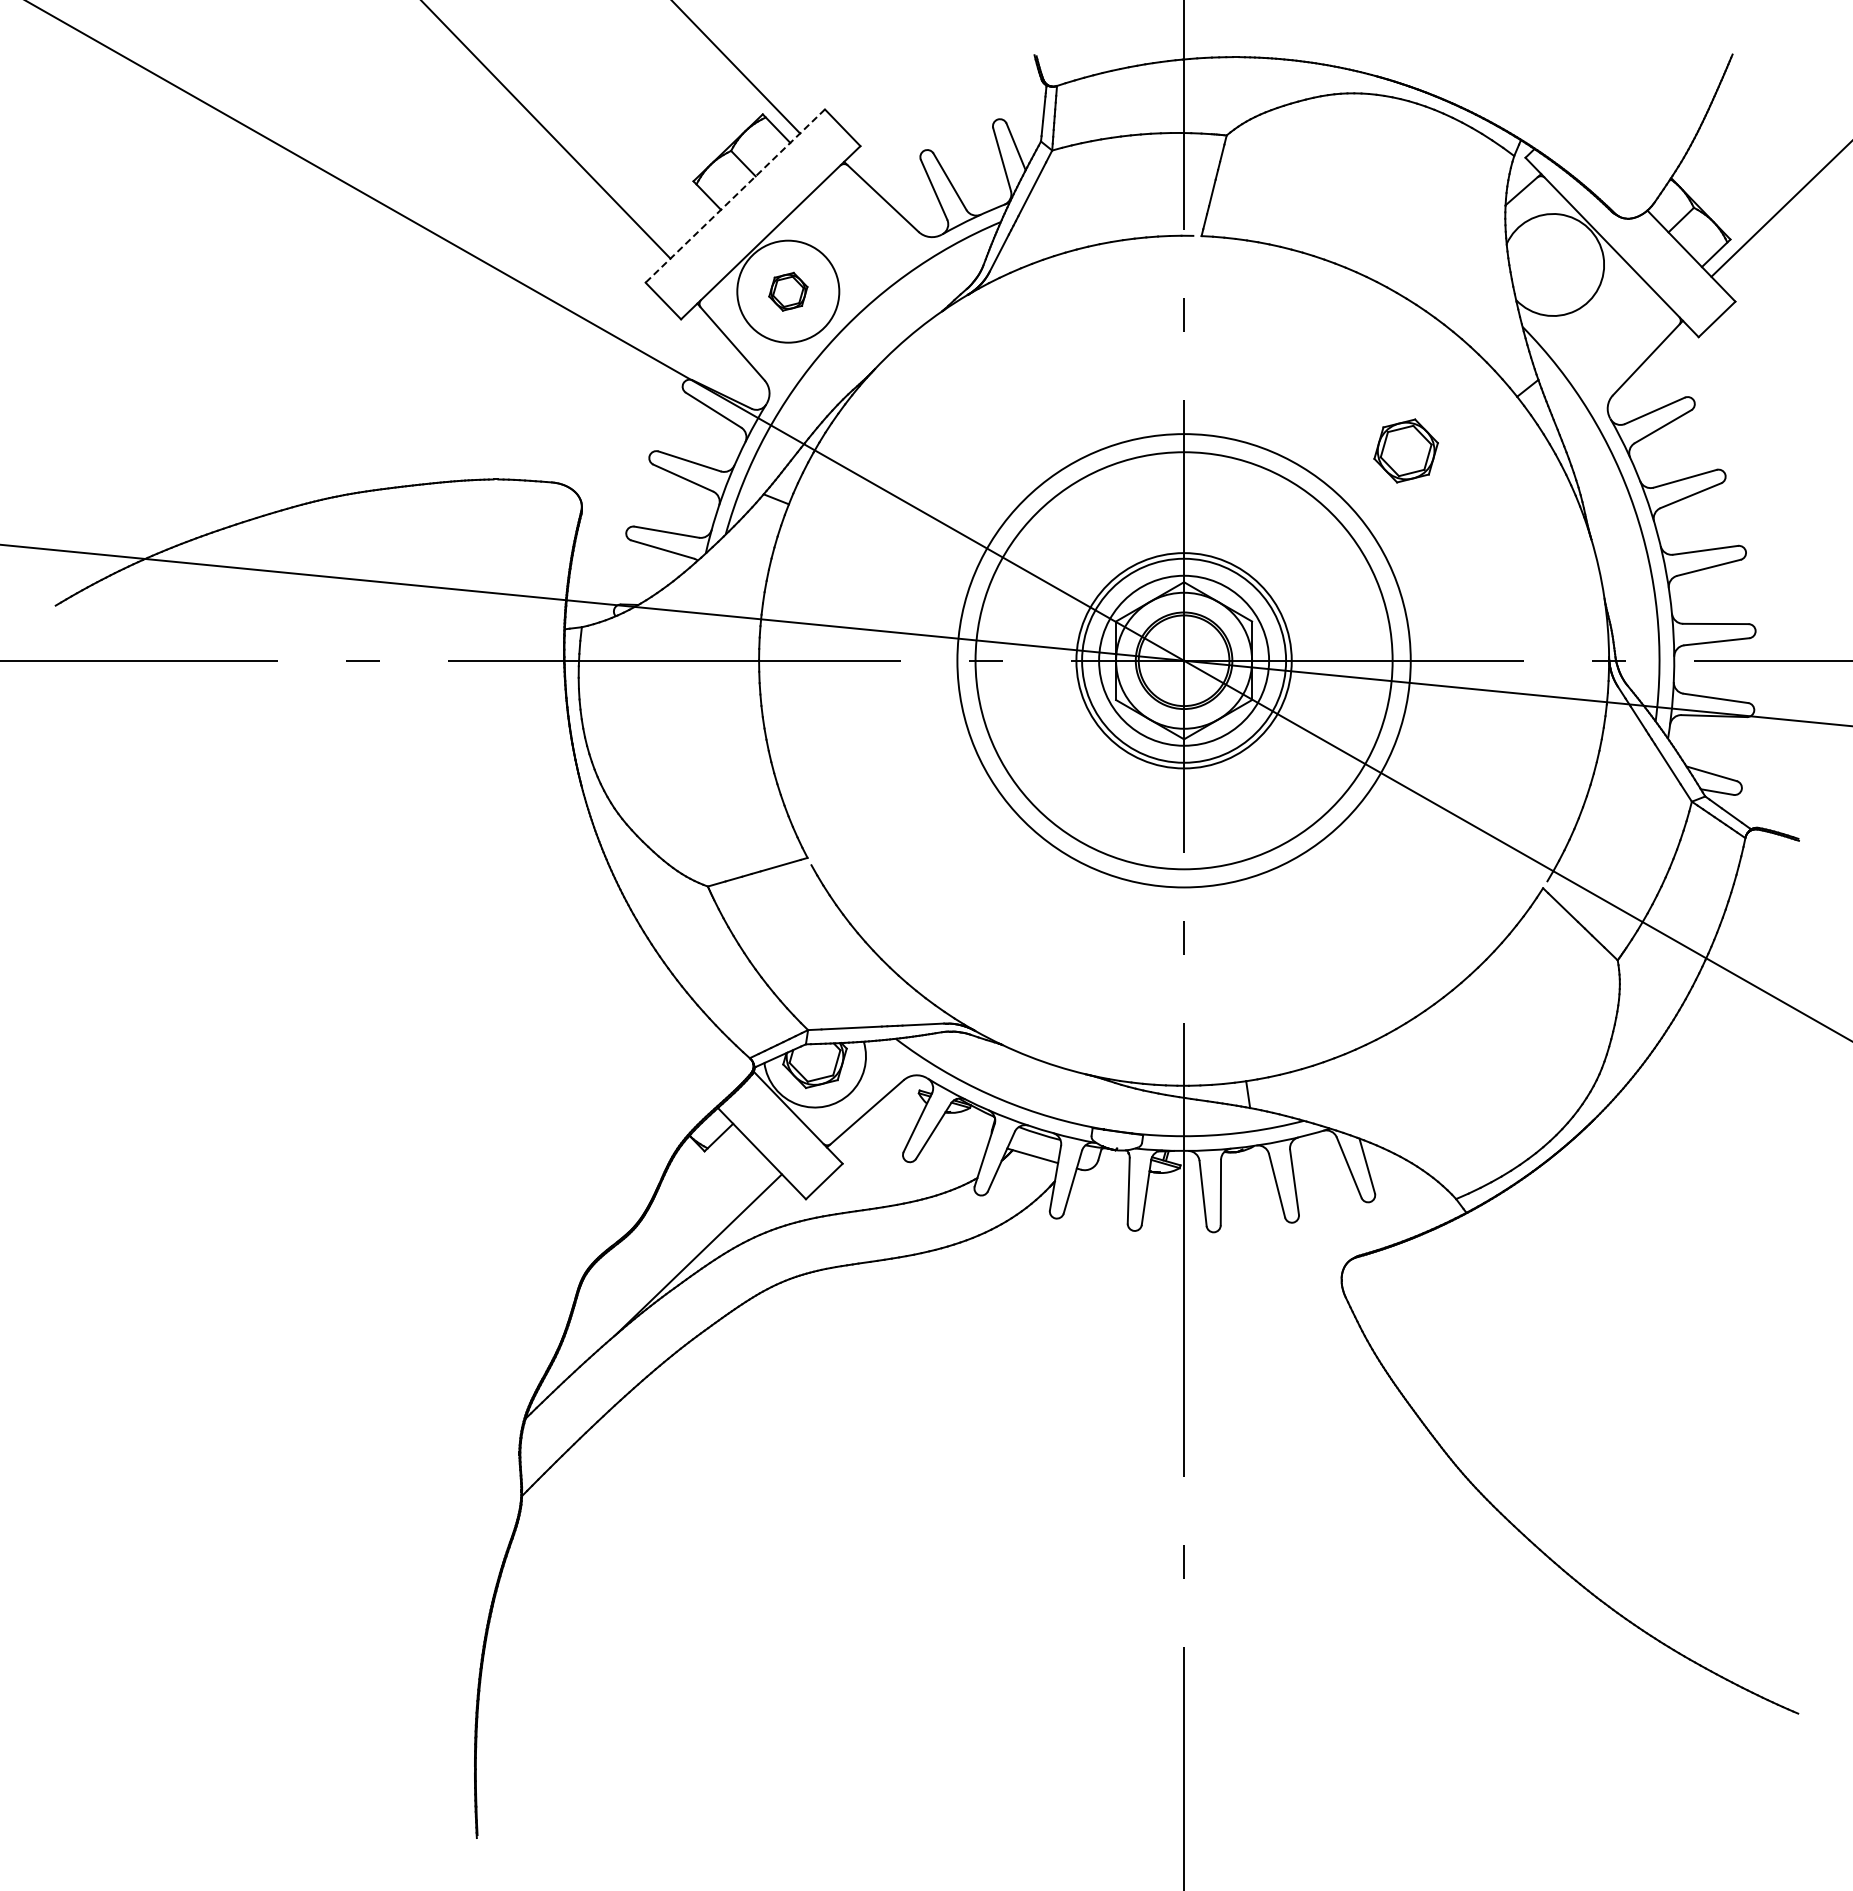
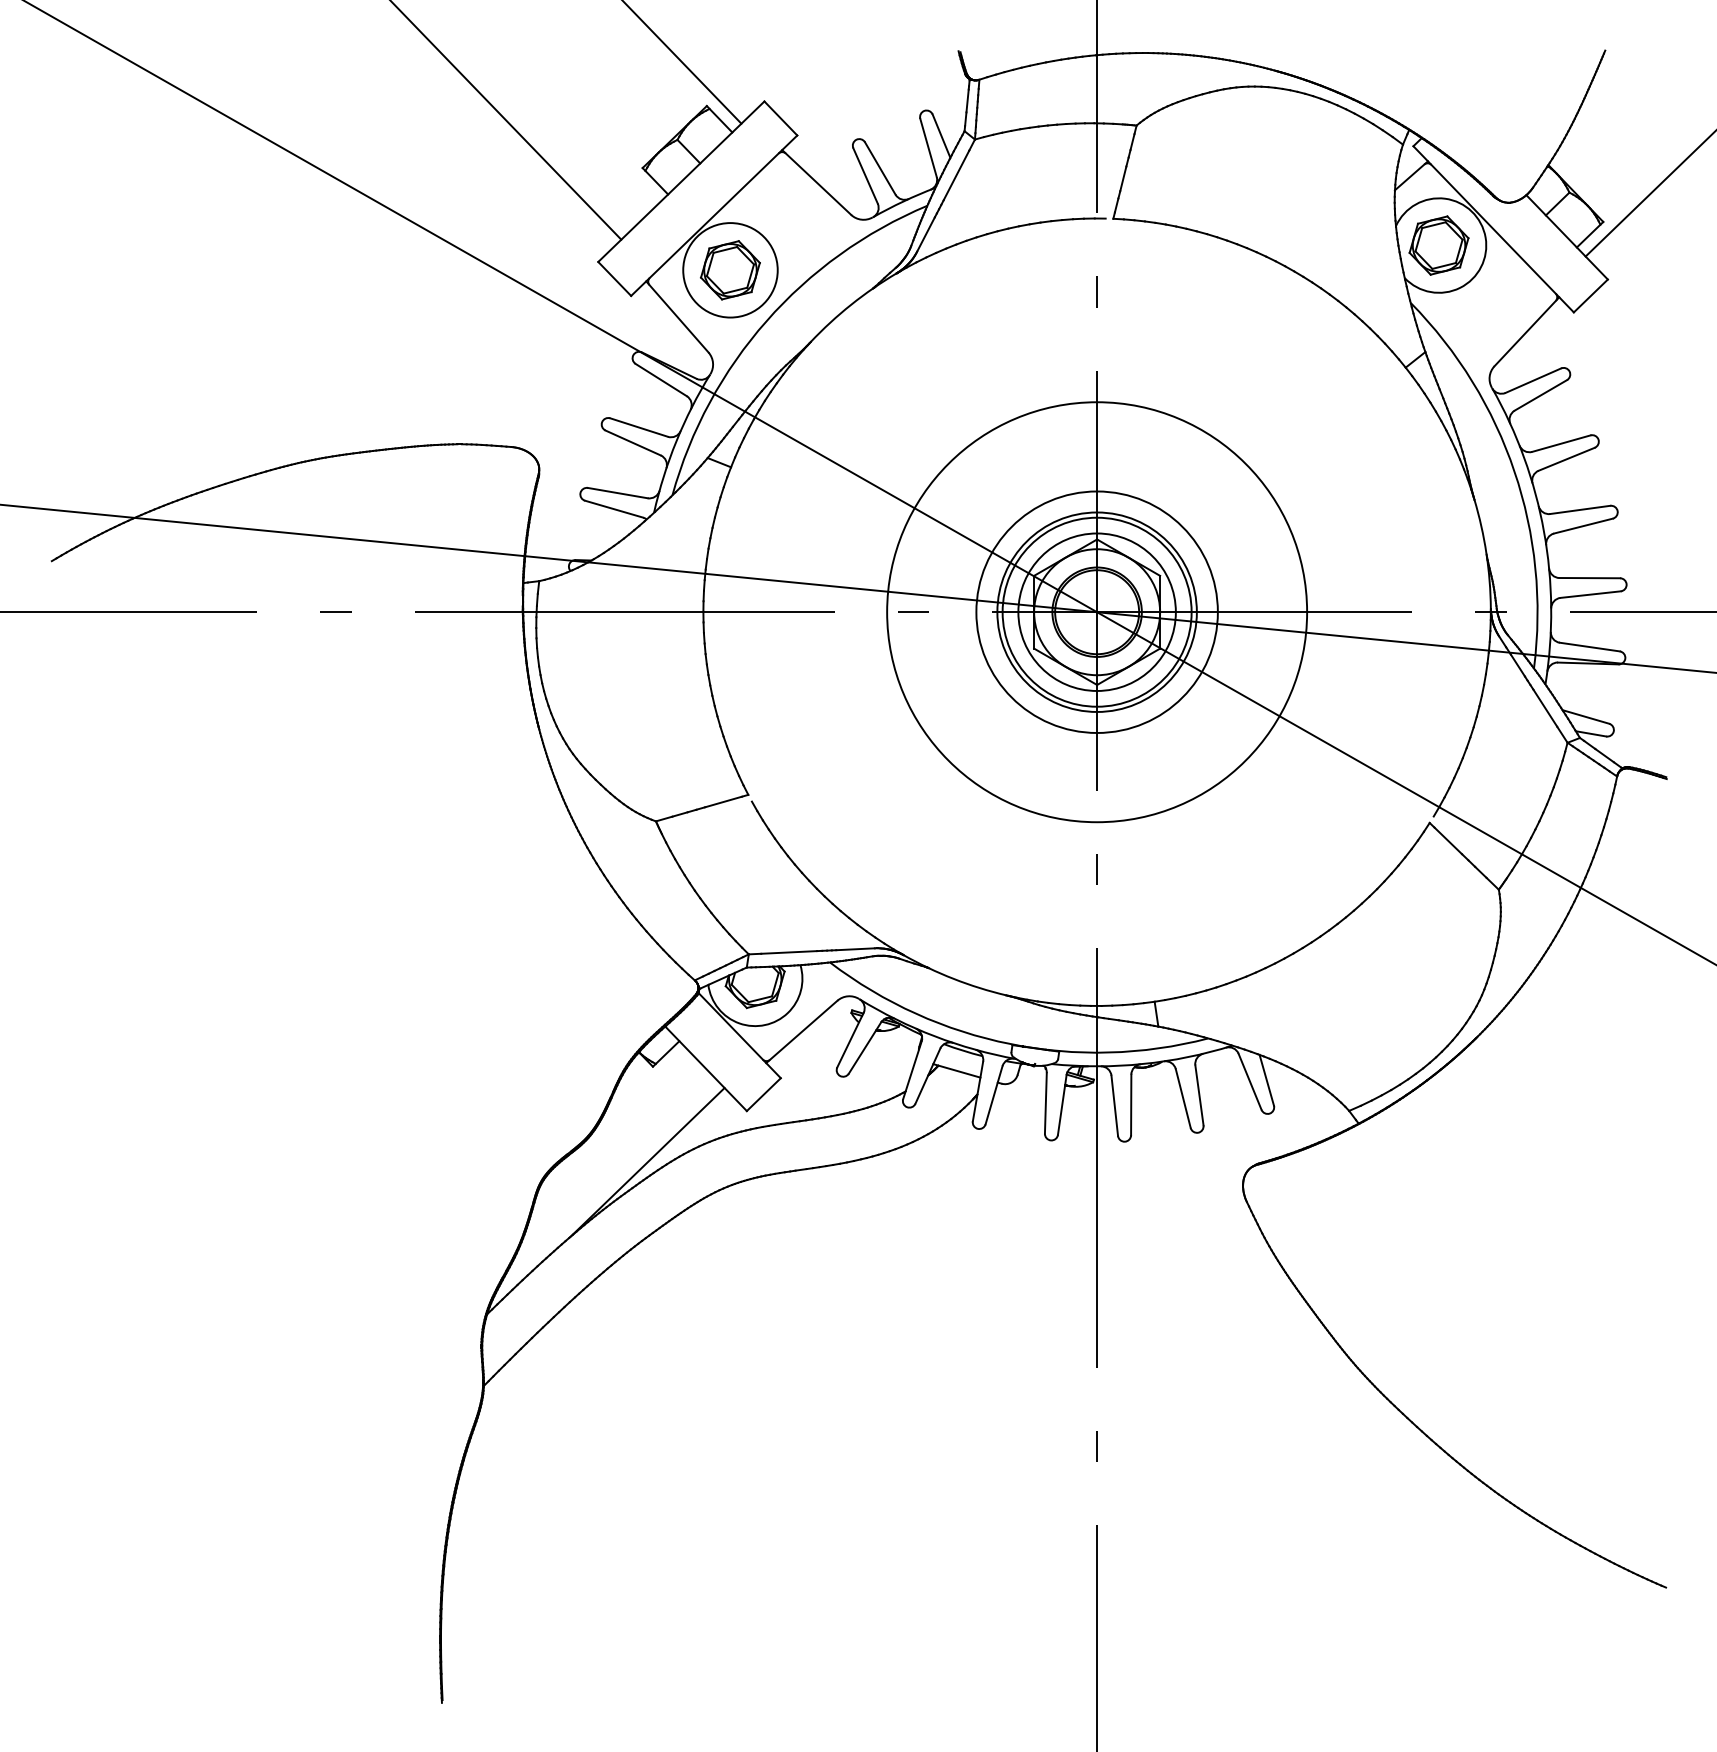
line: (735, 196) -> (681, 182), dashed -> solid
part: (788, 291) -> (730, 270), size x1.67
part: (1405, 450) -> (1438, 245), moved
circle: (1183, 660) -> (1096, 611), size x0.62

